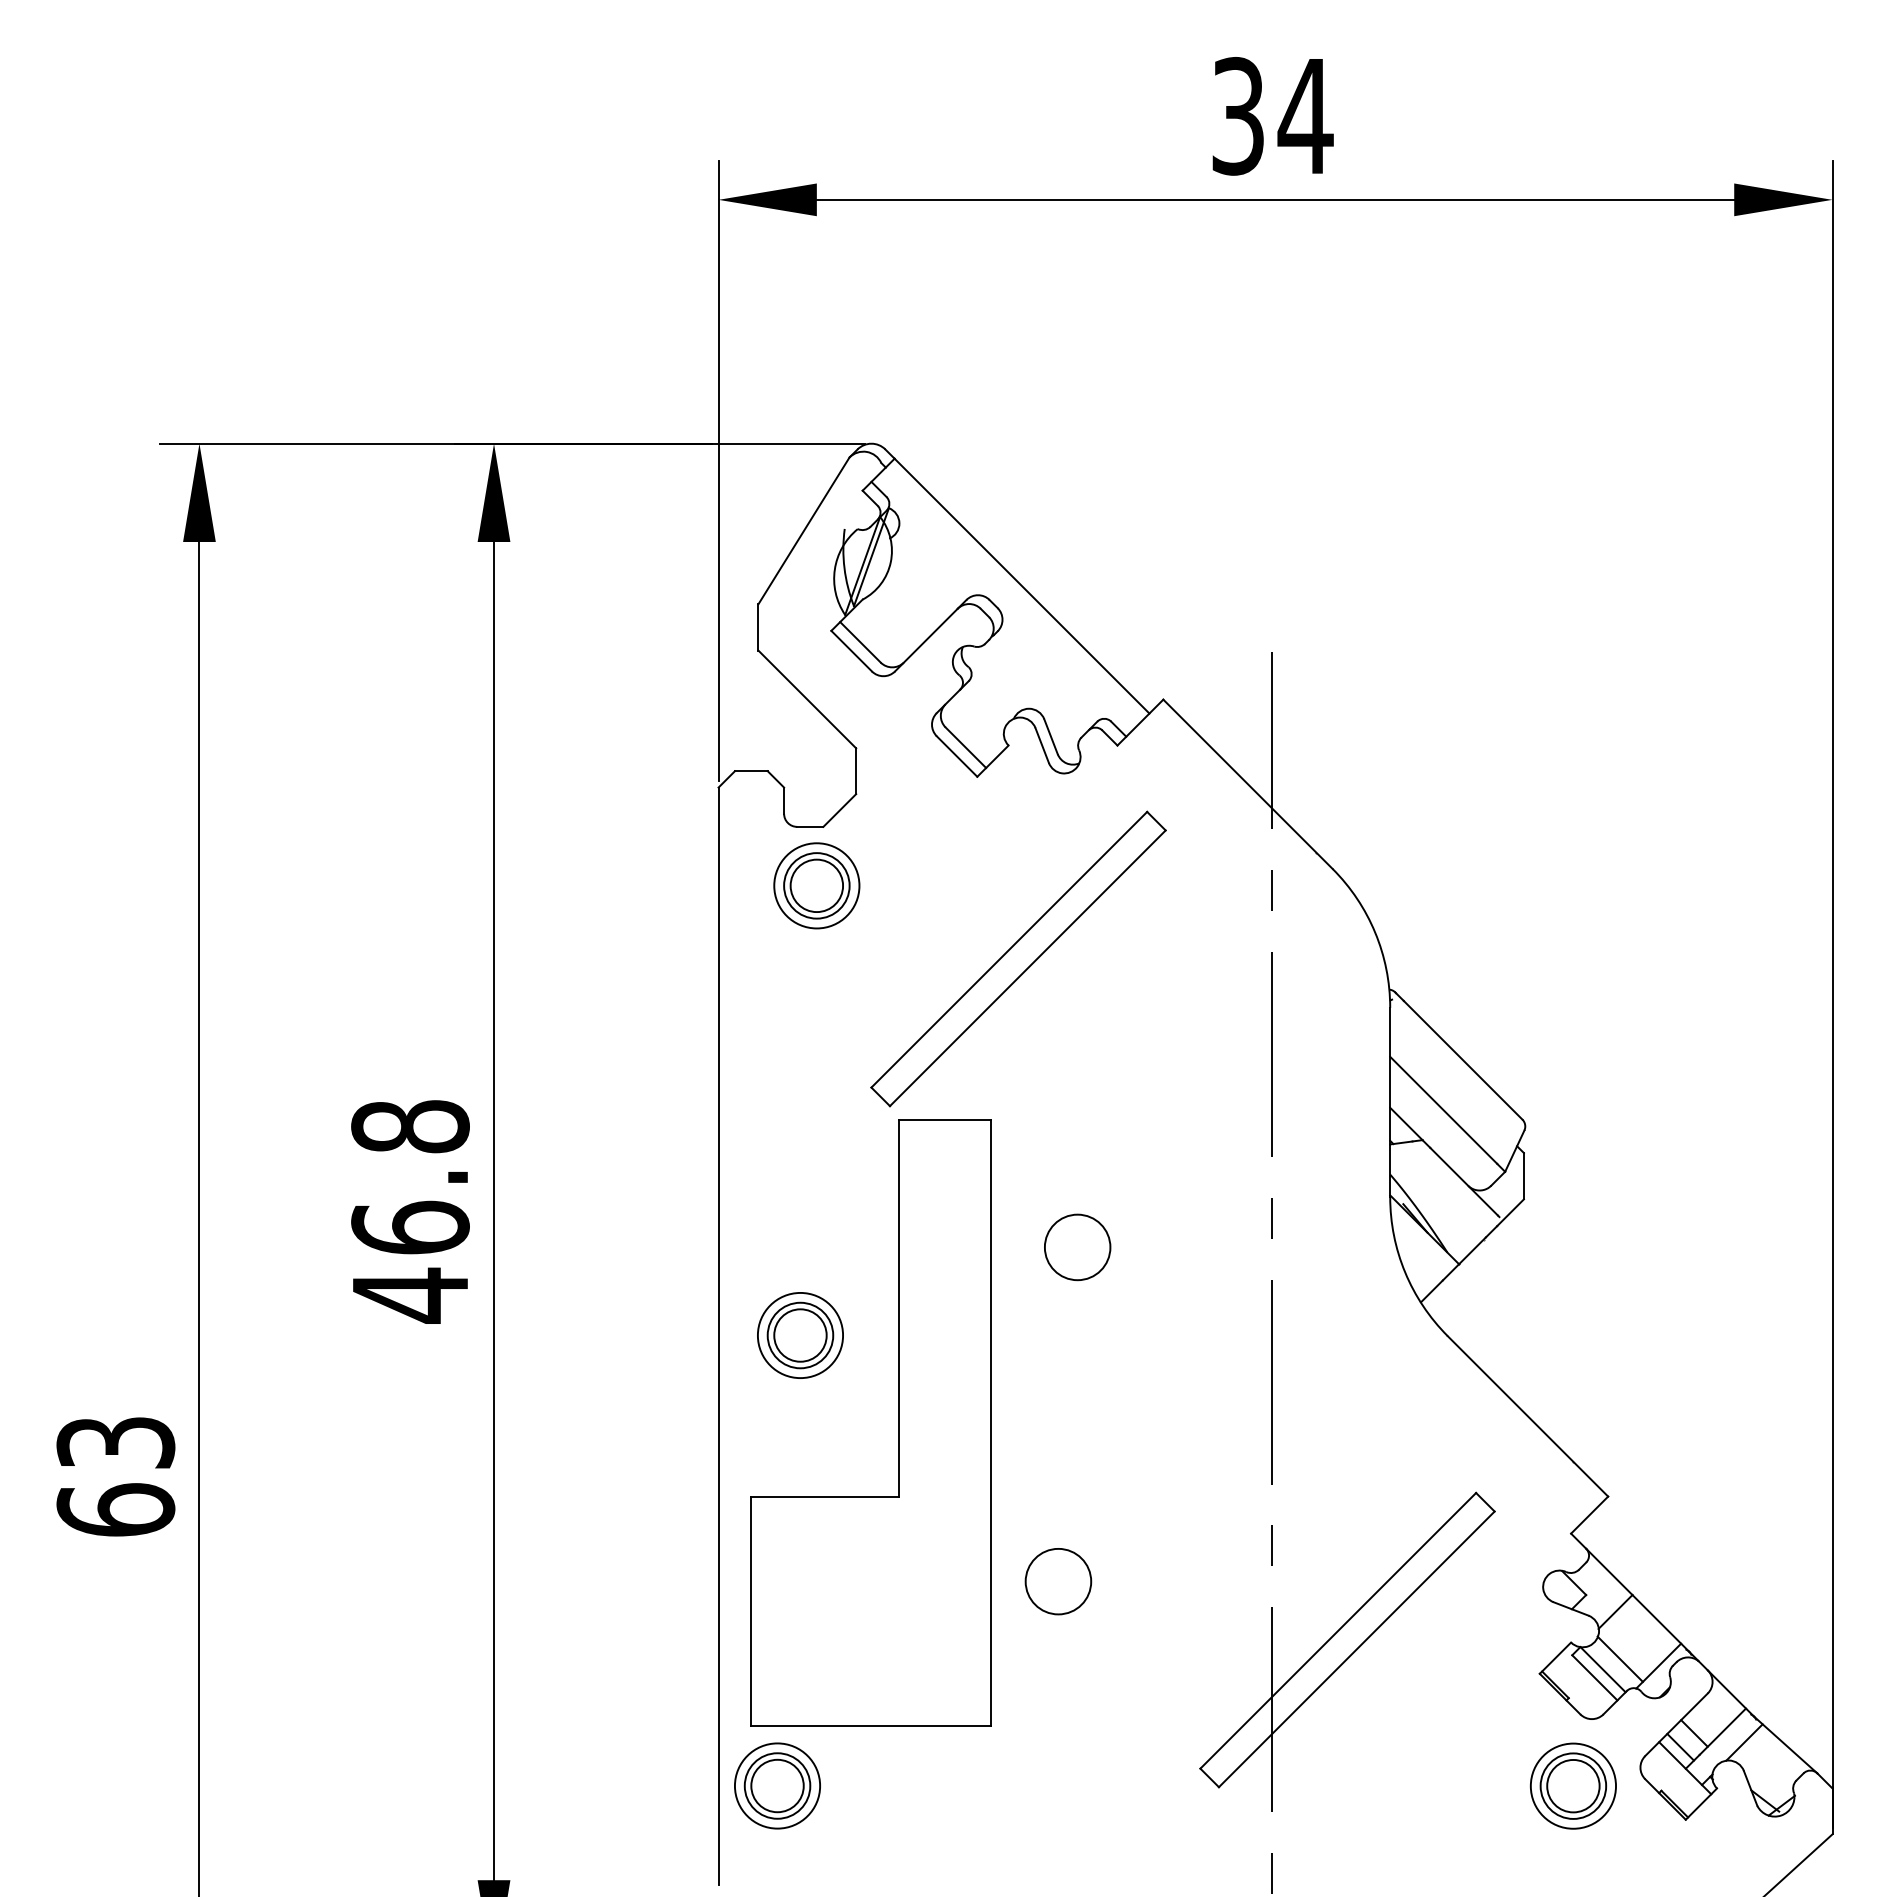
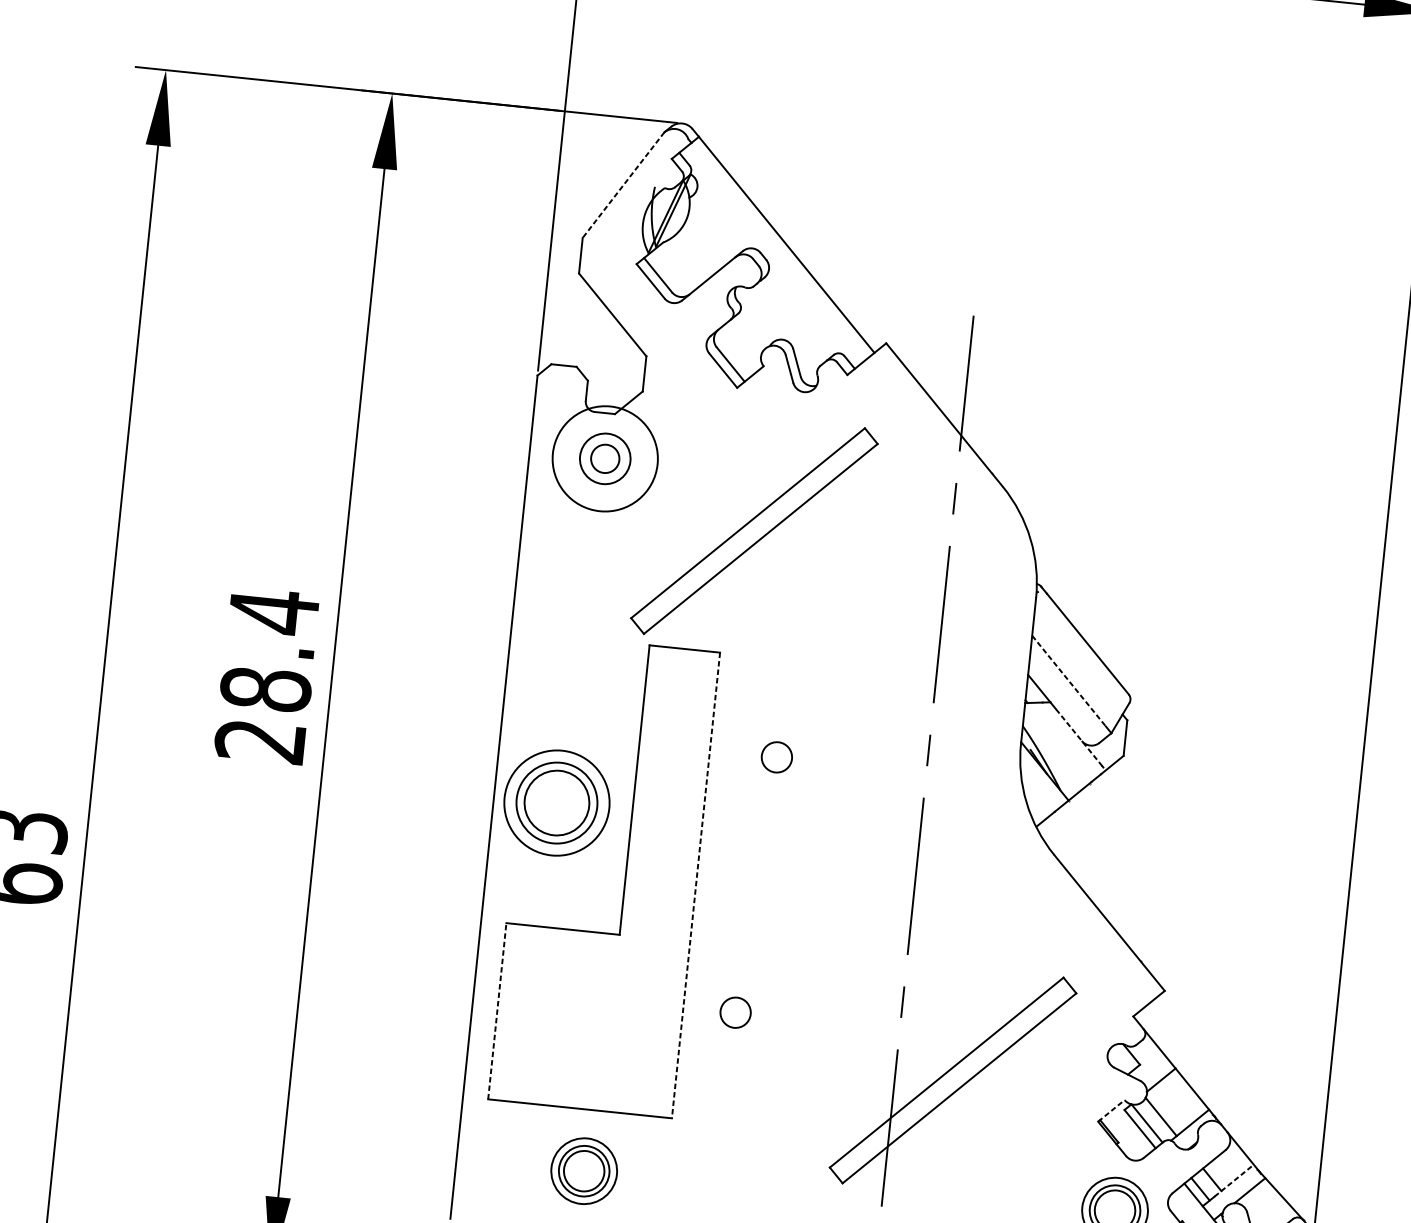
line: (803, 531) -> (623, 185), solid -> dashed
circle: (816, 885) -> (605, 458), size x0.7
circle: (816, 885) -> (605, 458), size x1.6
line: (1443, 1110) -> (1068, 681), solid -> dashed
line: (1464, 1181) -> (1079, 737), solid -> dashed
text: (410, 1211) -> (267, 676), 46.8 -> 28.4
circle: (1077, 1247) -> (776, 757), size x0.6
part: (800, 1335) -> (556, 803), size x1.6
line: (990, 1423) -> (695, 885), solid -> dashed
circle: (1058, 1581) -> (735, 1012), size x0.6
line: (751, 1611) -> (497, 1011), solid -> dashed
line: (1555, 1657) -> (1111, 1110), solid -> dashed
line: (1722, 1731) -> (1233, 1180), solid -> dashed
part: (777, 1785) -> (584, 1170), moved

